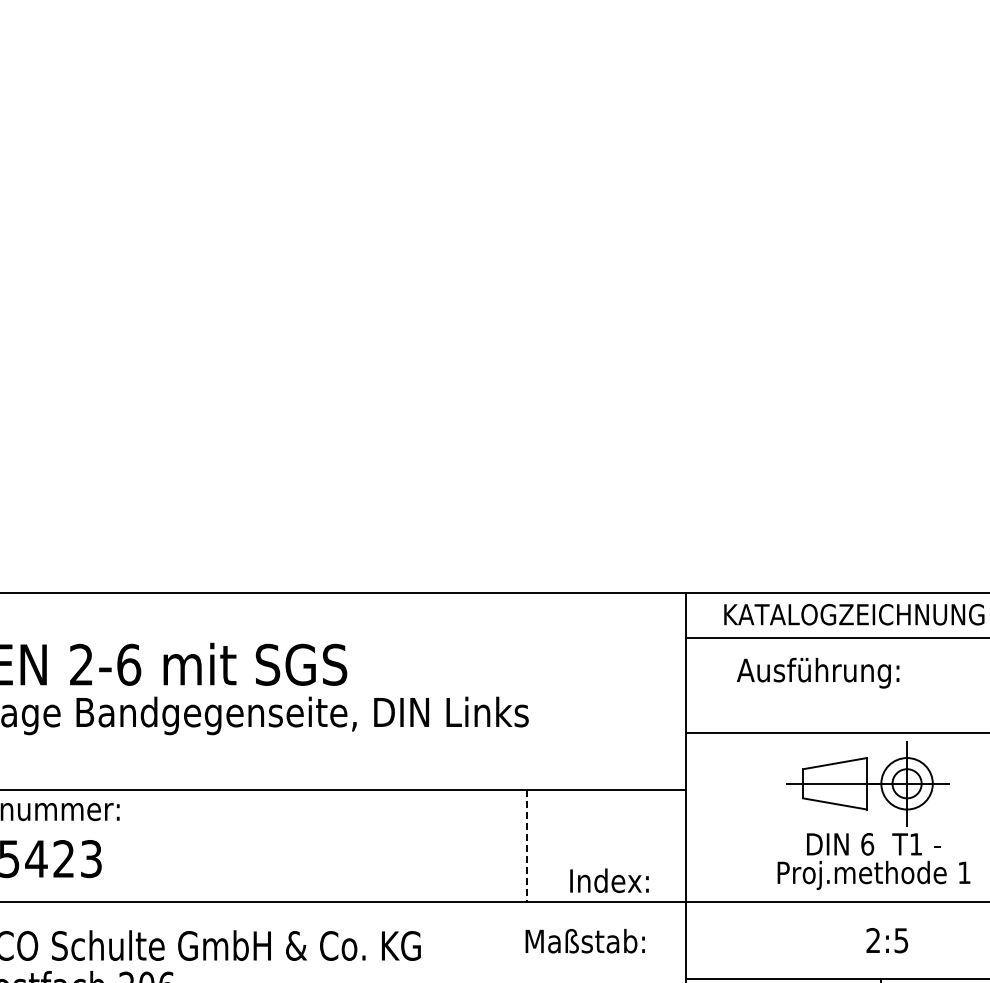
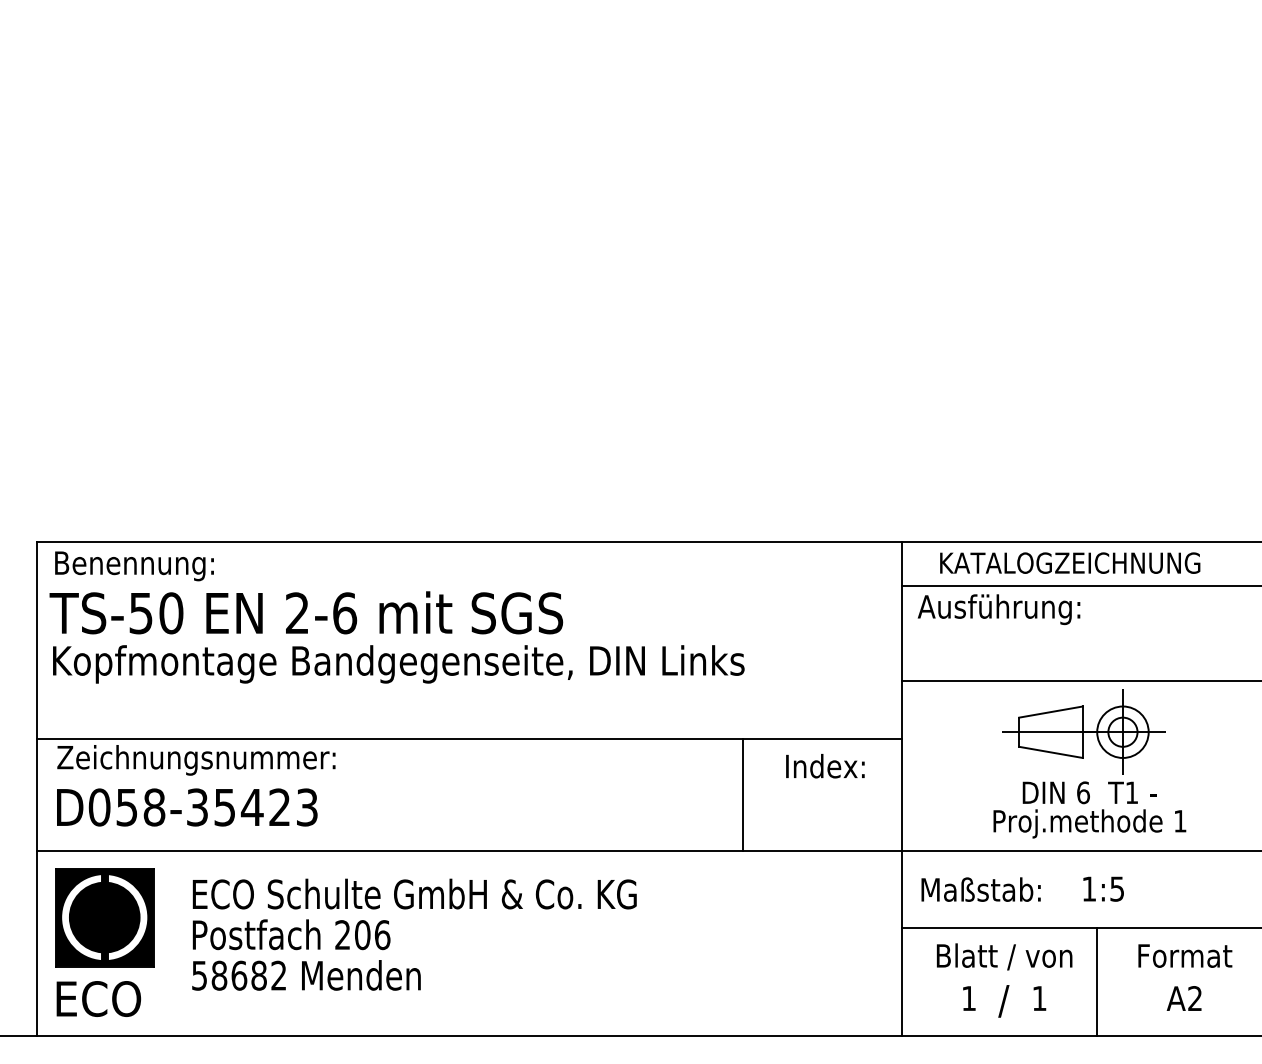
text: (817, 673) -> (998, 609), moved
line: (527, 847) -> (743, 795), dashed -> solid
text: (609, 881) -> (825, 766), moved
text: (872, 940) -> (1088, 888), 2:5 -> 1:5
text: (584, 941) -> (980, 889), moved

